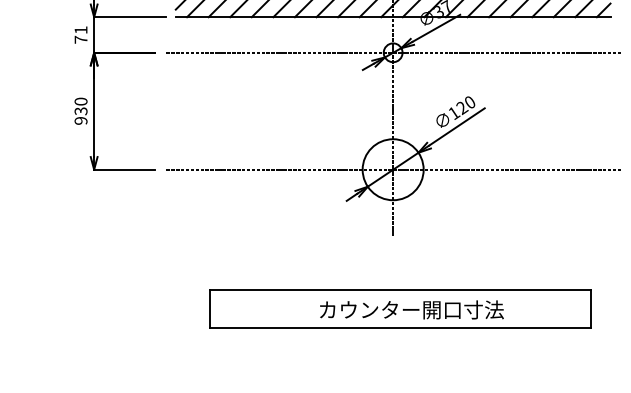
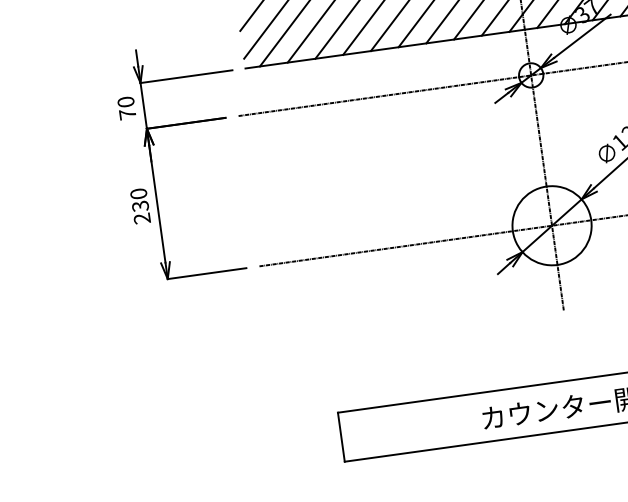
text: (80, 30) -> (125, 102), 71 -> 70
text: (81, 120) -> (142, 218), 930 -> 230

